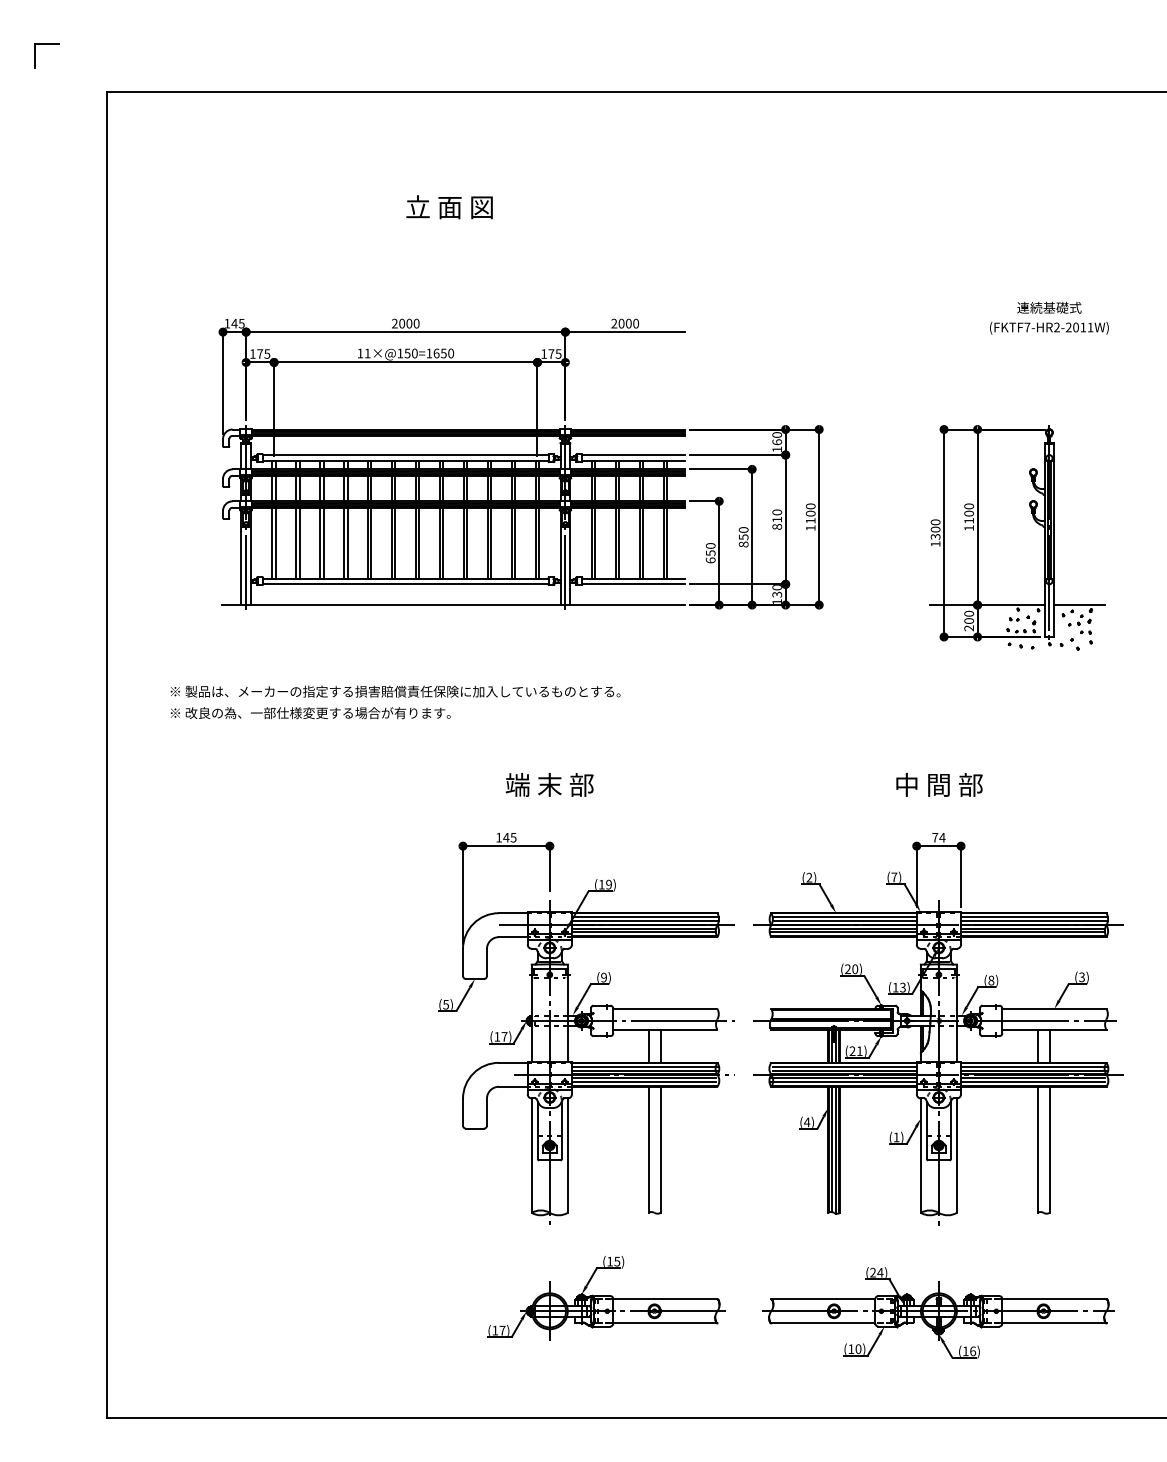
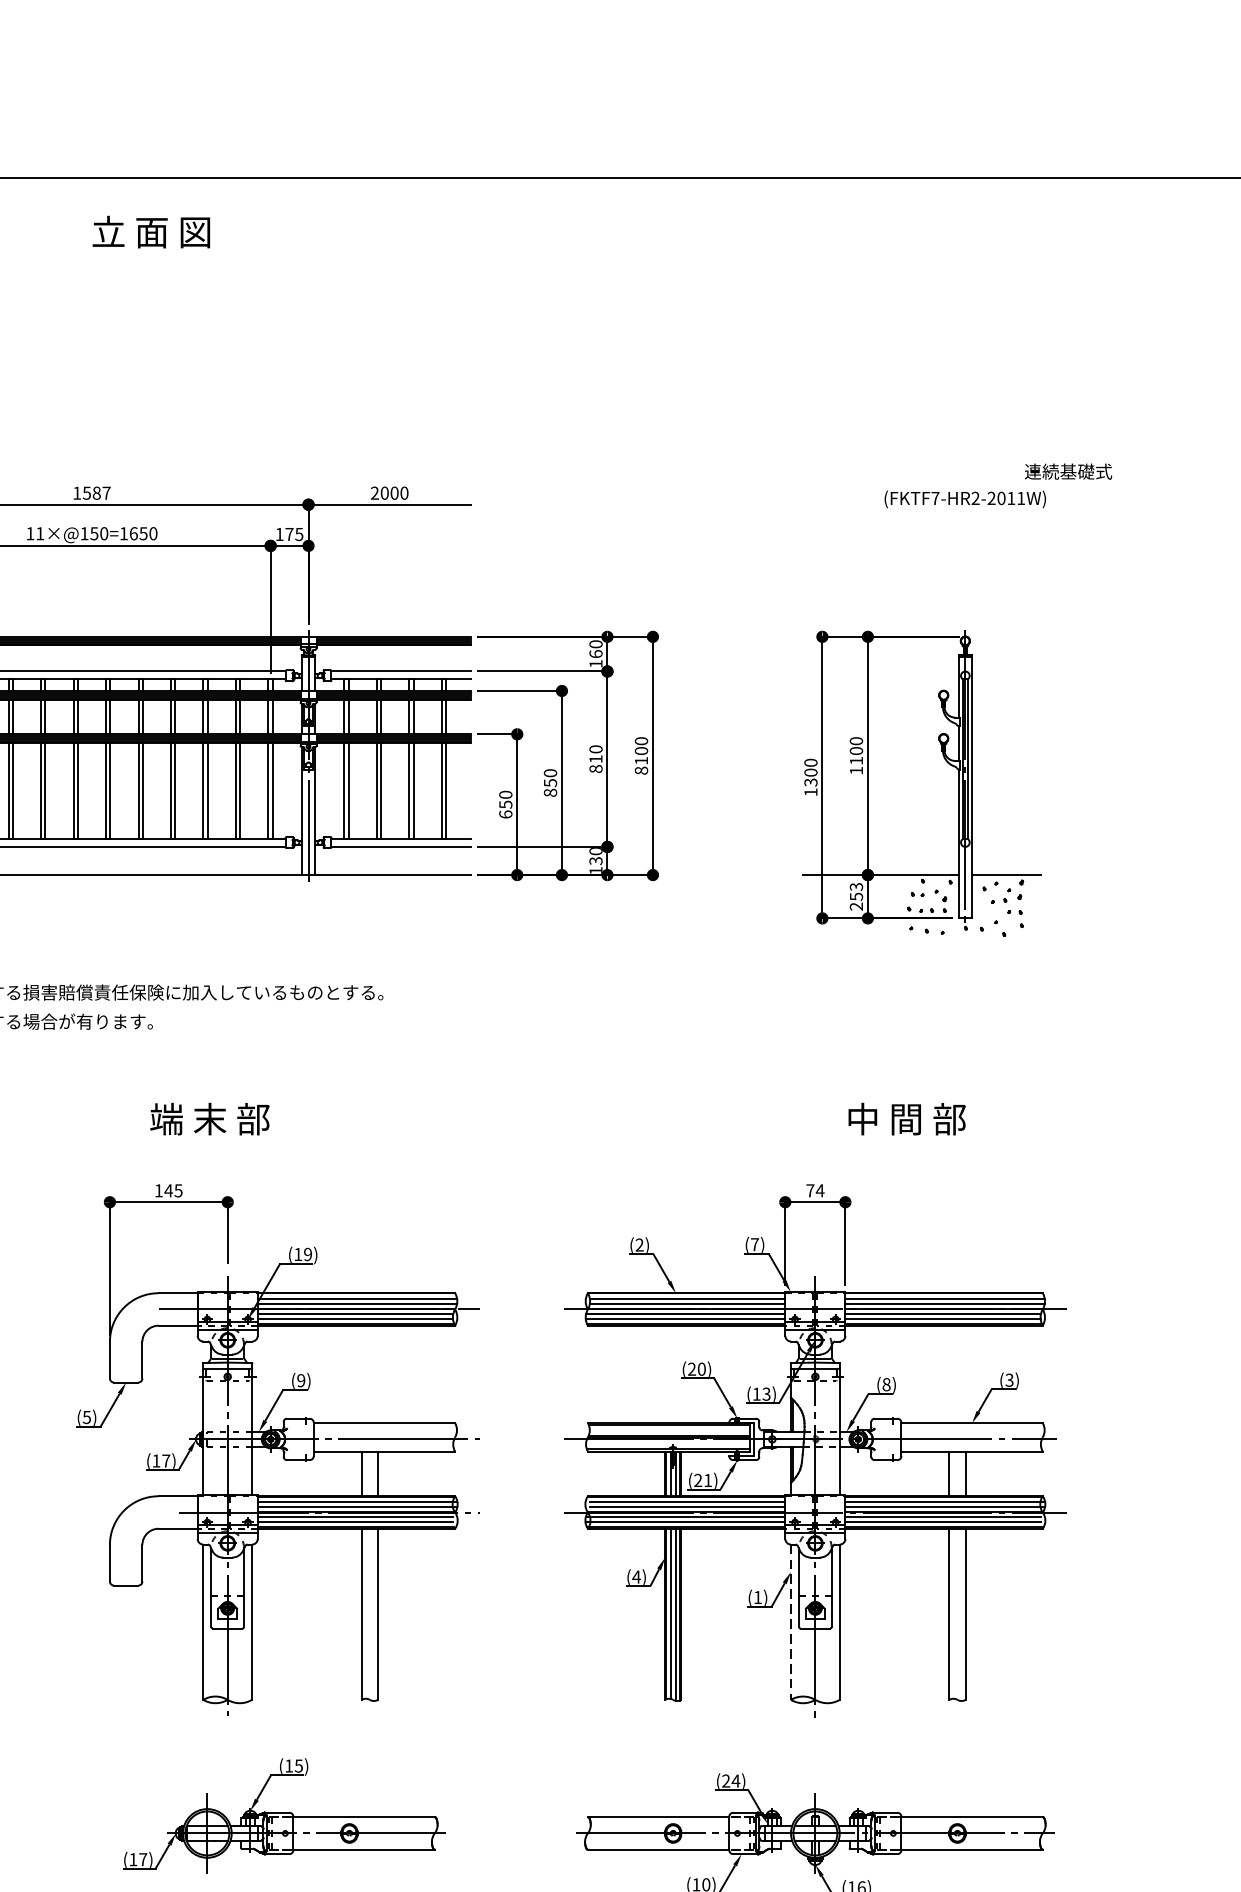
text: (449, 207) -> (151, 232), moved
text: (1049, 307) -> (1068, 471), moved
text: (405, 323) -> (91, 492), 2000 -> 1587
text: (810, 528) -> (641, 771), 1100 -> 8100
text: (968, 617) -> (855, 891), 200 -> 253
text: (549, 784) -> (209, 1118), moved
text: (939, 784) -> (907, 1118), moved
part: (586, 1028) -> (277, 1449), moved
line: (920, 1156) -> (790, 1623), solid -> dashed
part: (606, 1298) -> (284, 1816), moved

